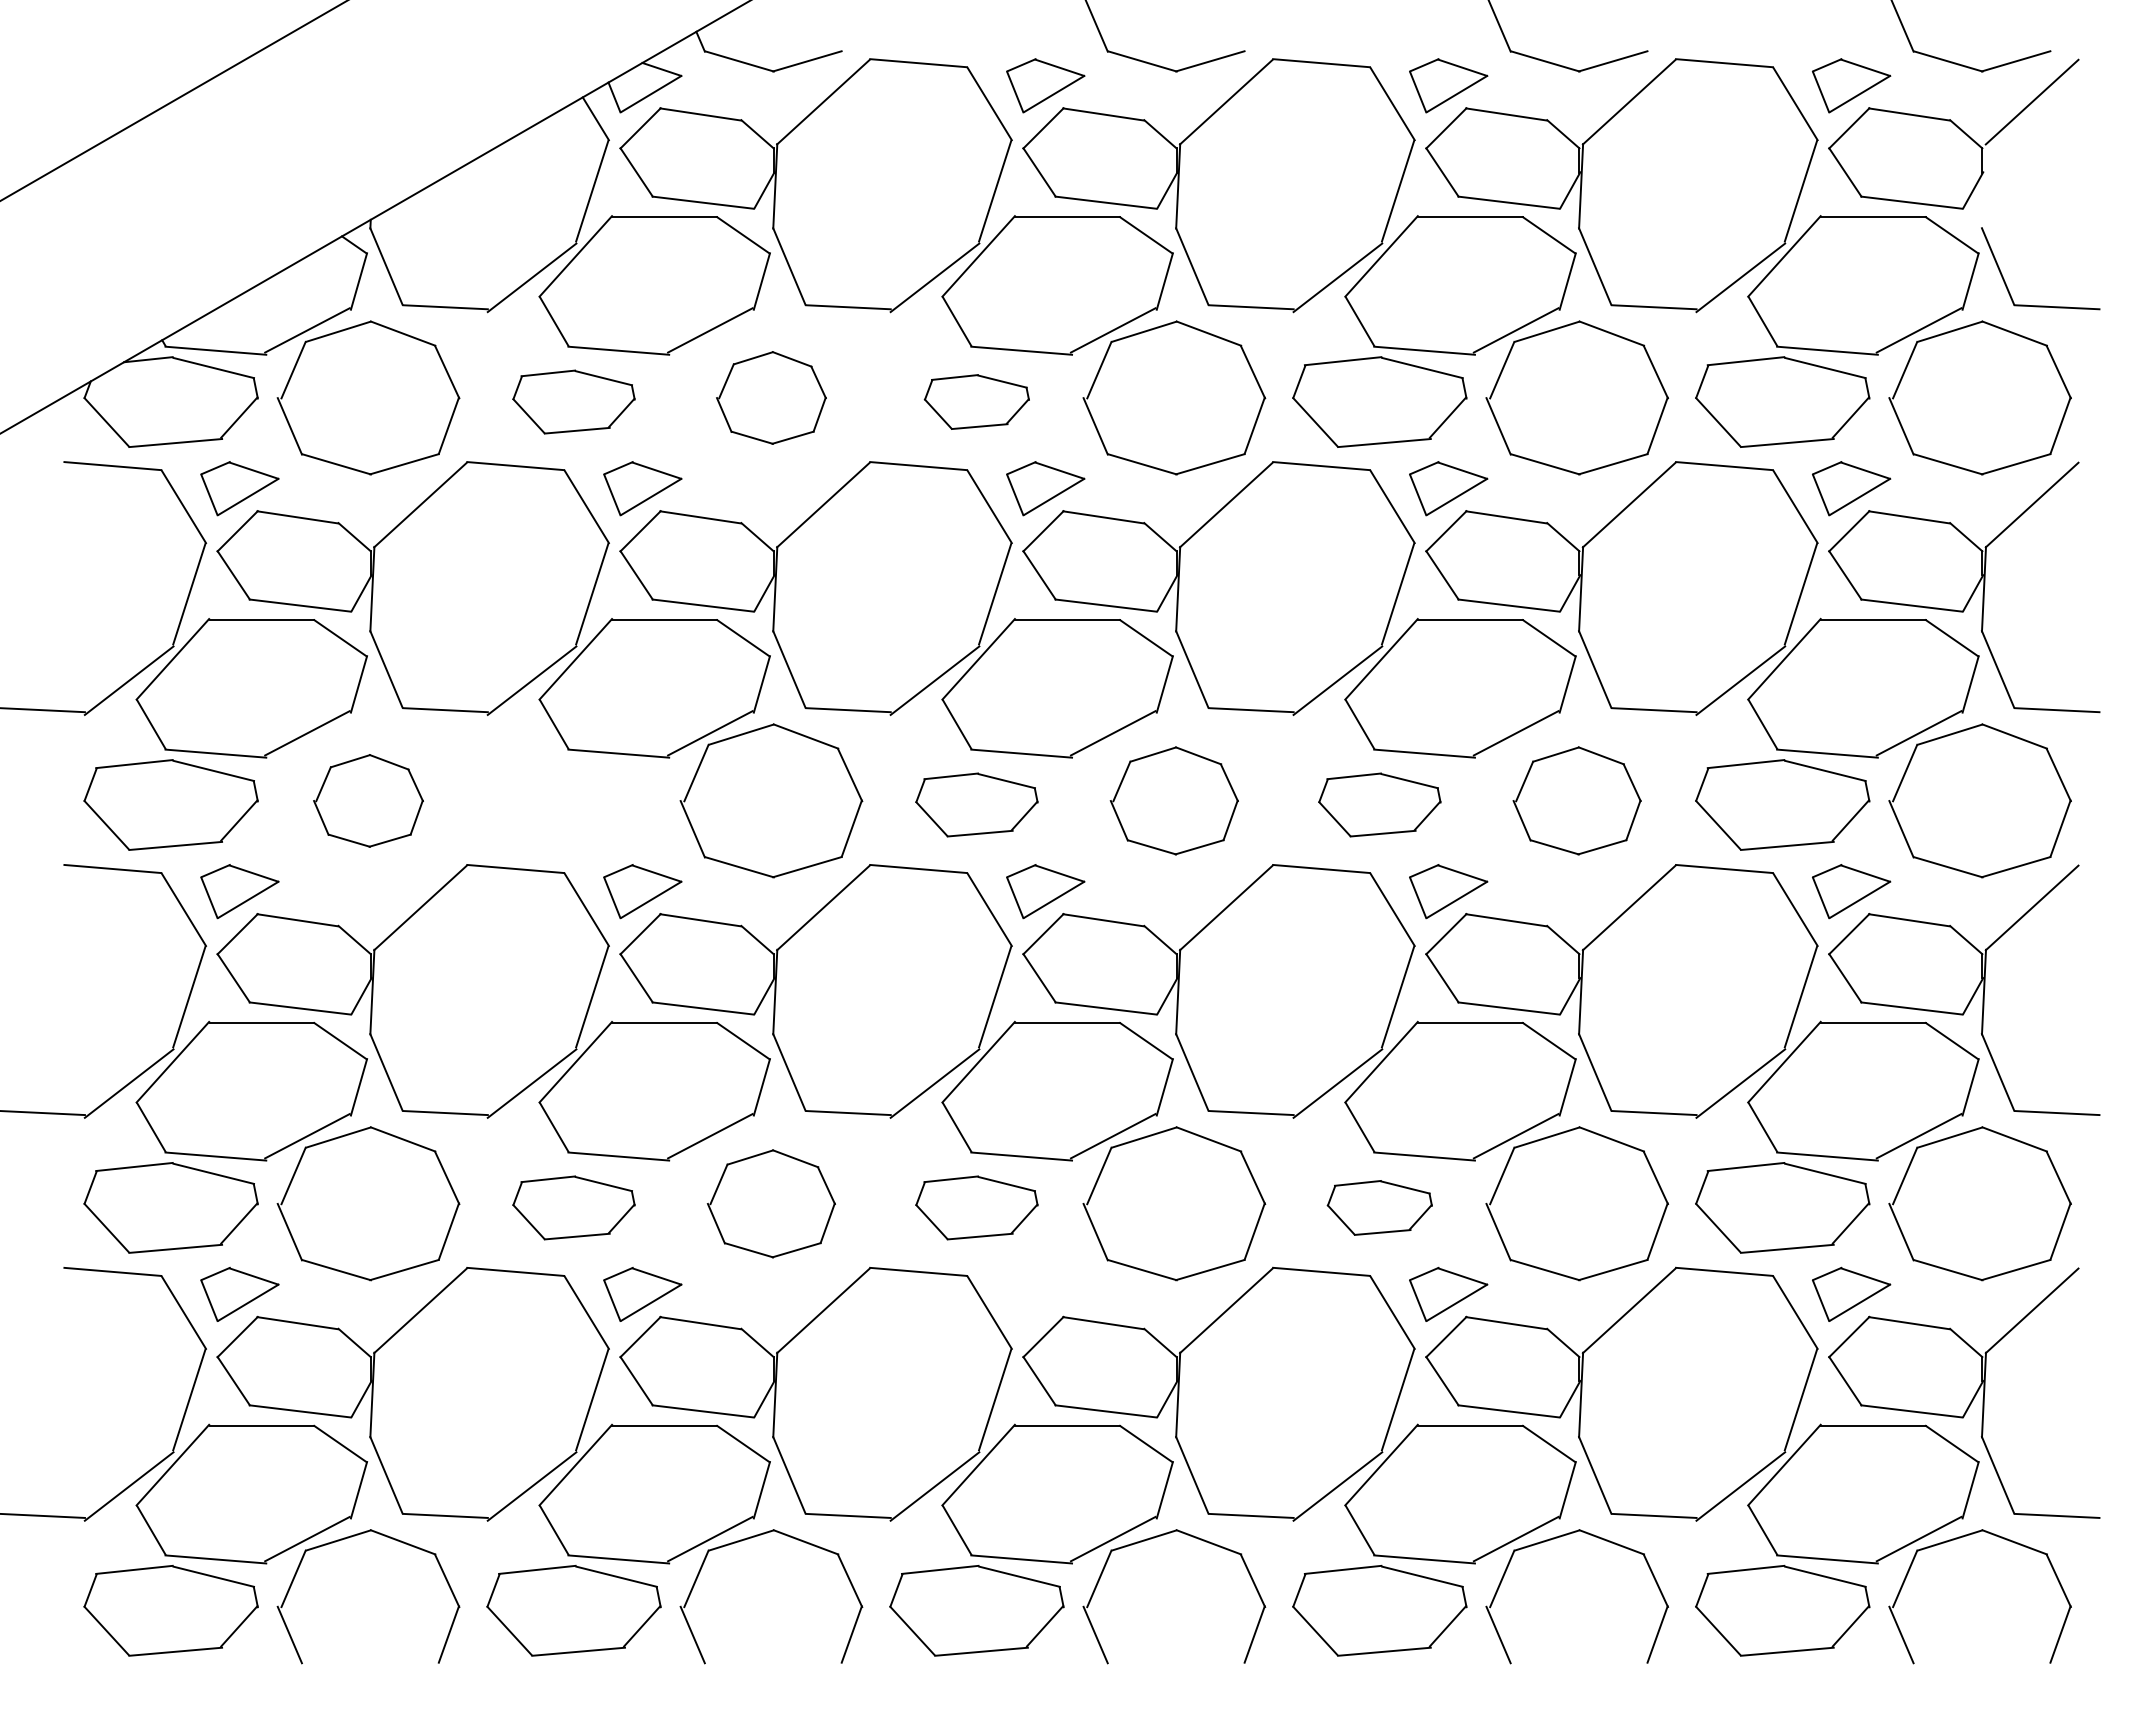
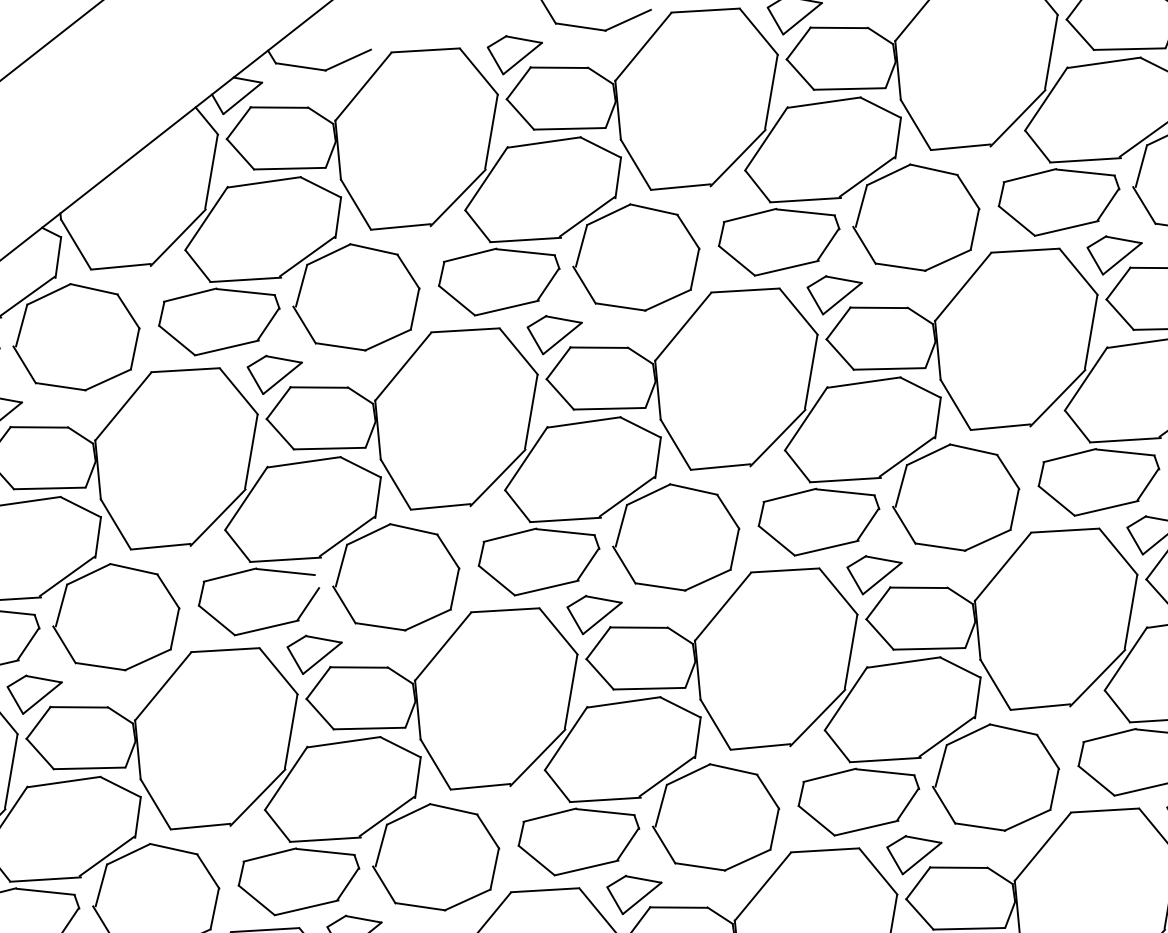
part: (771, 397) -> (356, 297), size x1.67
part: (573, 401) -> (219, 319), size x1.43
part: (976, 401) -> (499, 279), size x1.67
part: (368, 800) -> (116, 617), size x1.67
part: (1174, 800) -> (676, 537), size x1.43
part: (1576, 800) -> (955, 497), size x1.43
part: (976, 804) -> (539, 559), size x1.43
part: (1379, 804) -> (819, 519), size x1.43
part: (580, 844) -> (267, 626), added
part: (771, 1203) -> (436, 857), size x1.43
part: (573, 1207) -> (298, 879), size x1.43
part: (976, 1207) -> (578, 839), size x1.43
part: (1379, 1207) -> (858, 799), size x1.67
part: (1045, 1294) -> (635, 893), added

